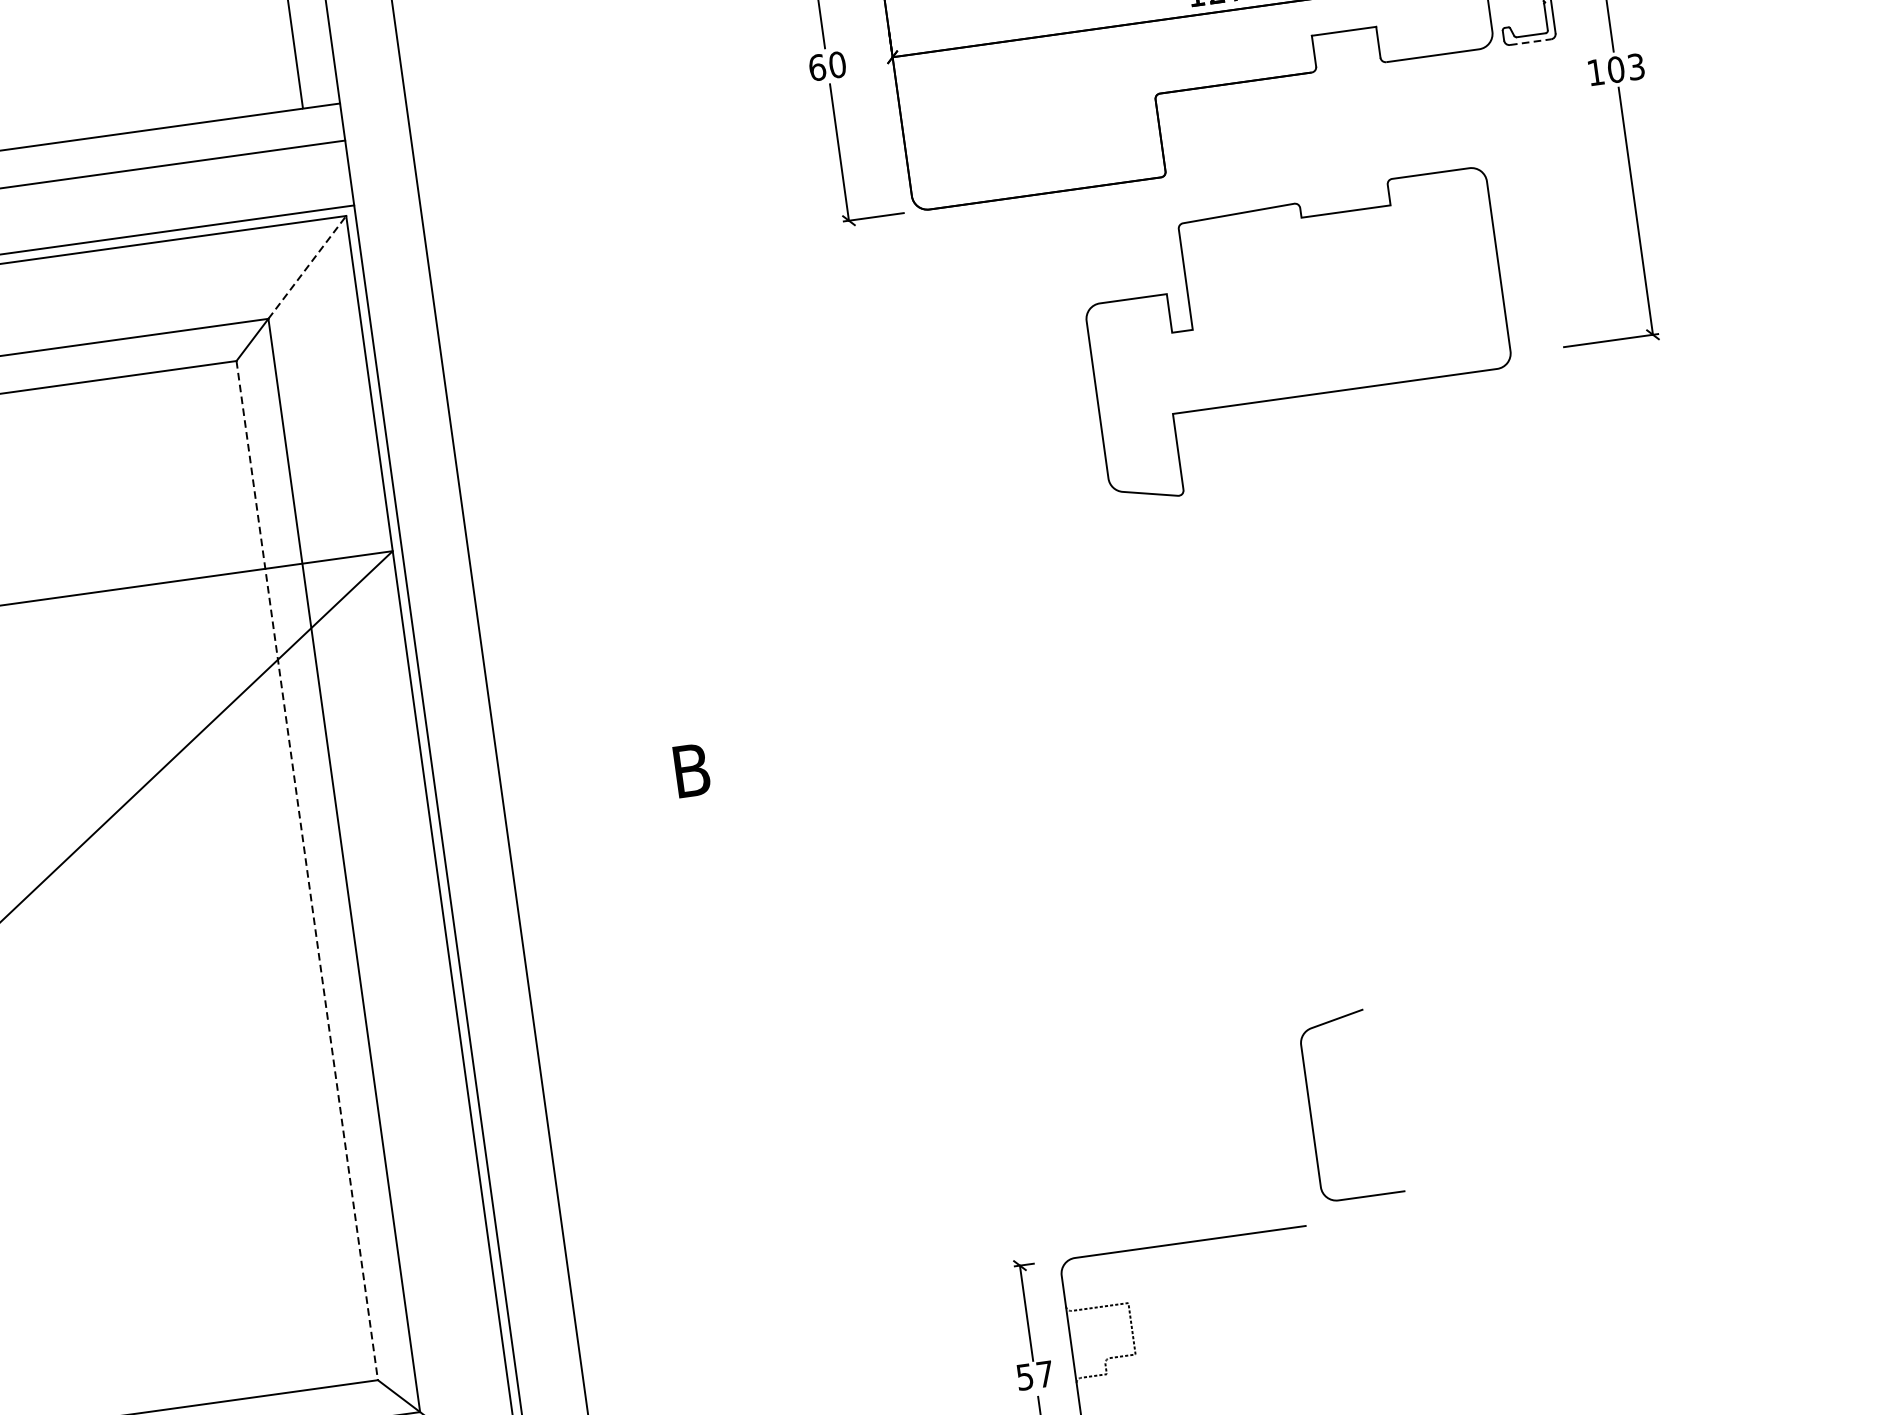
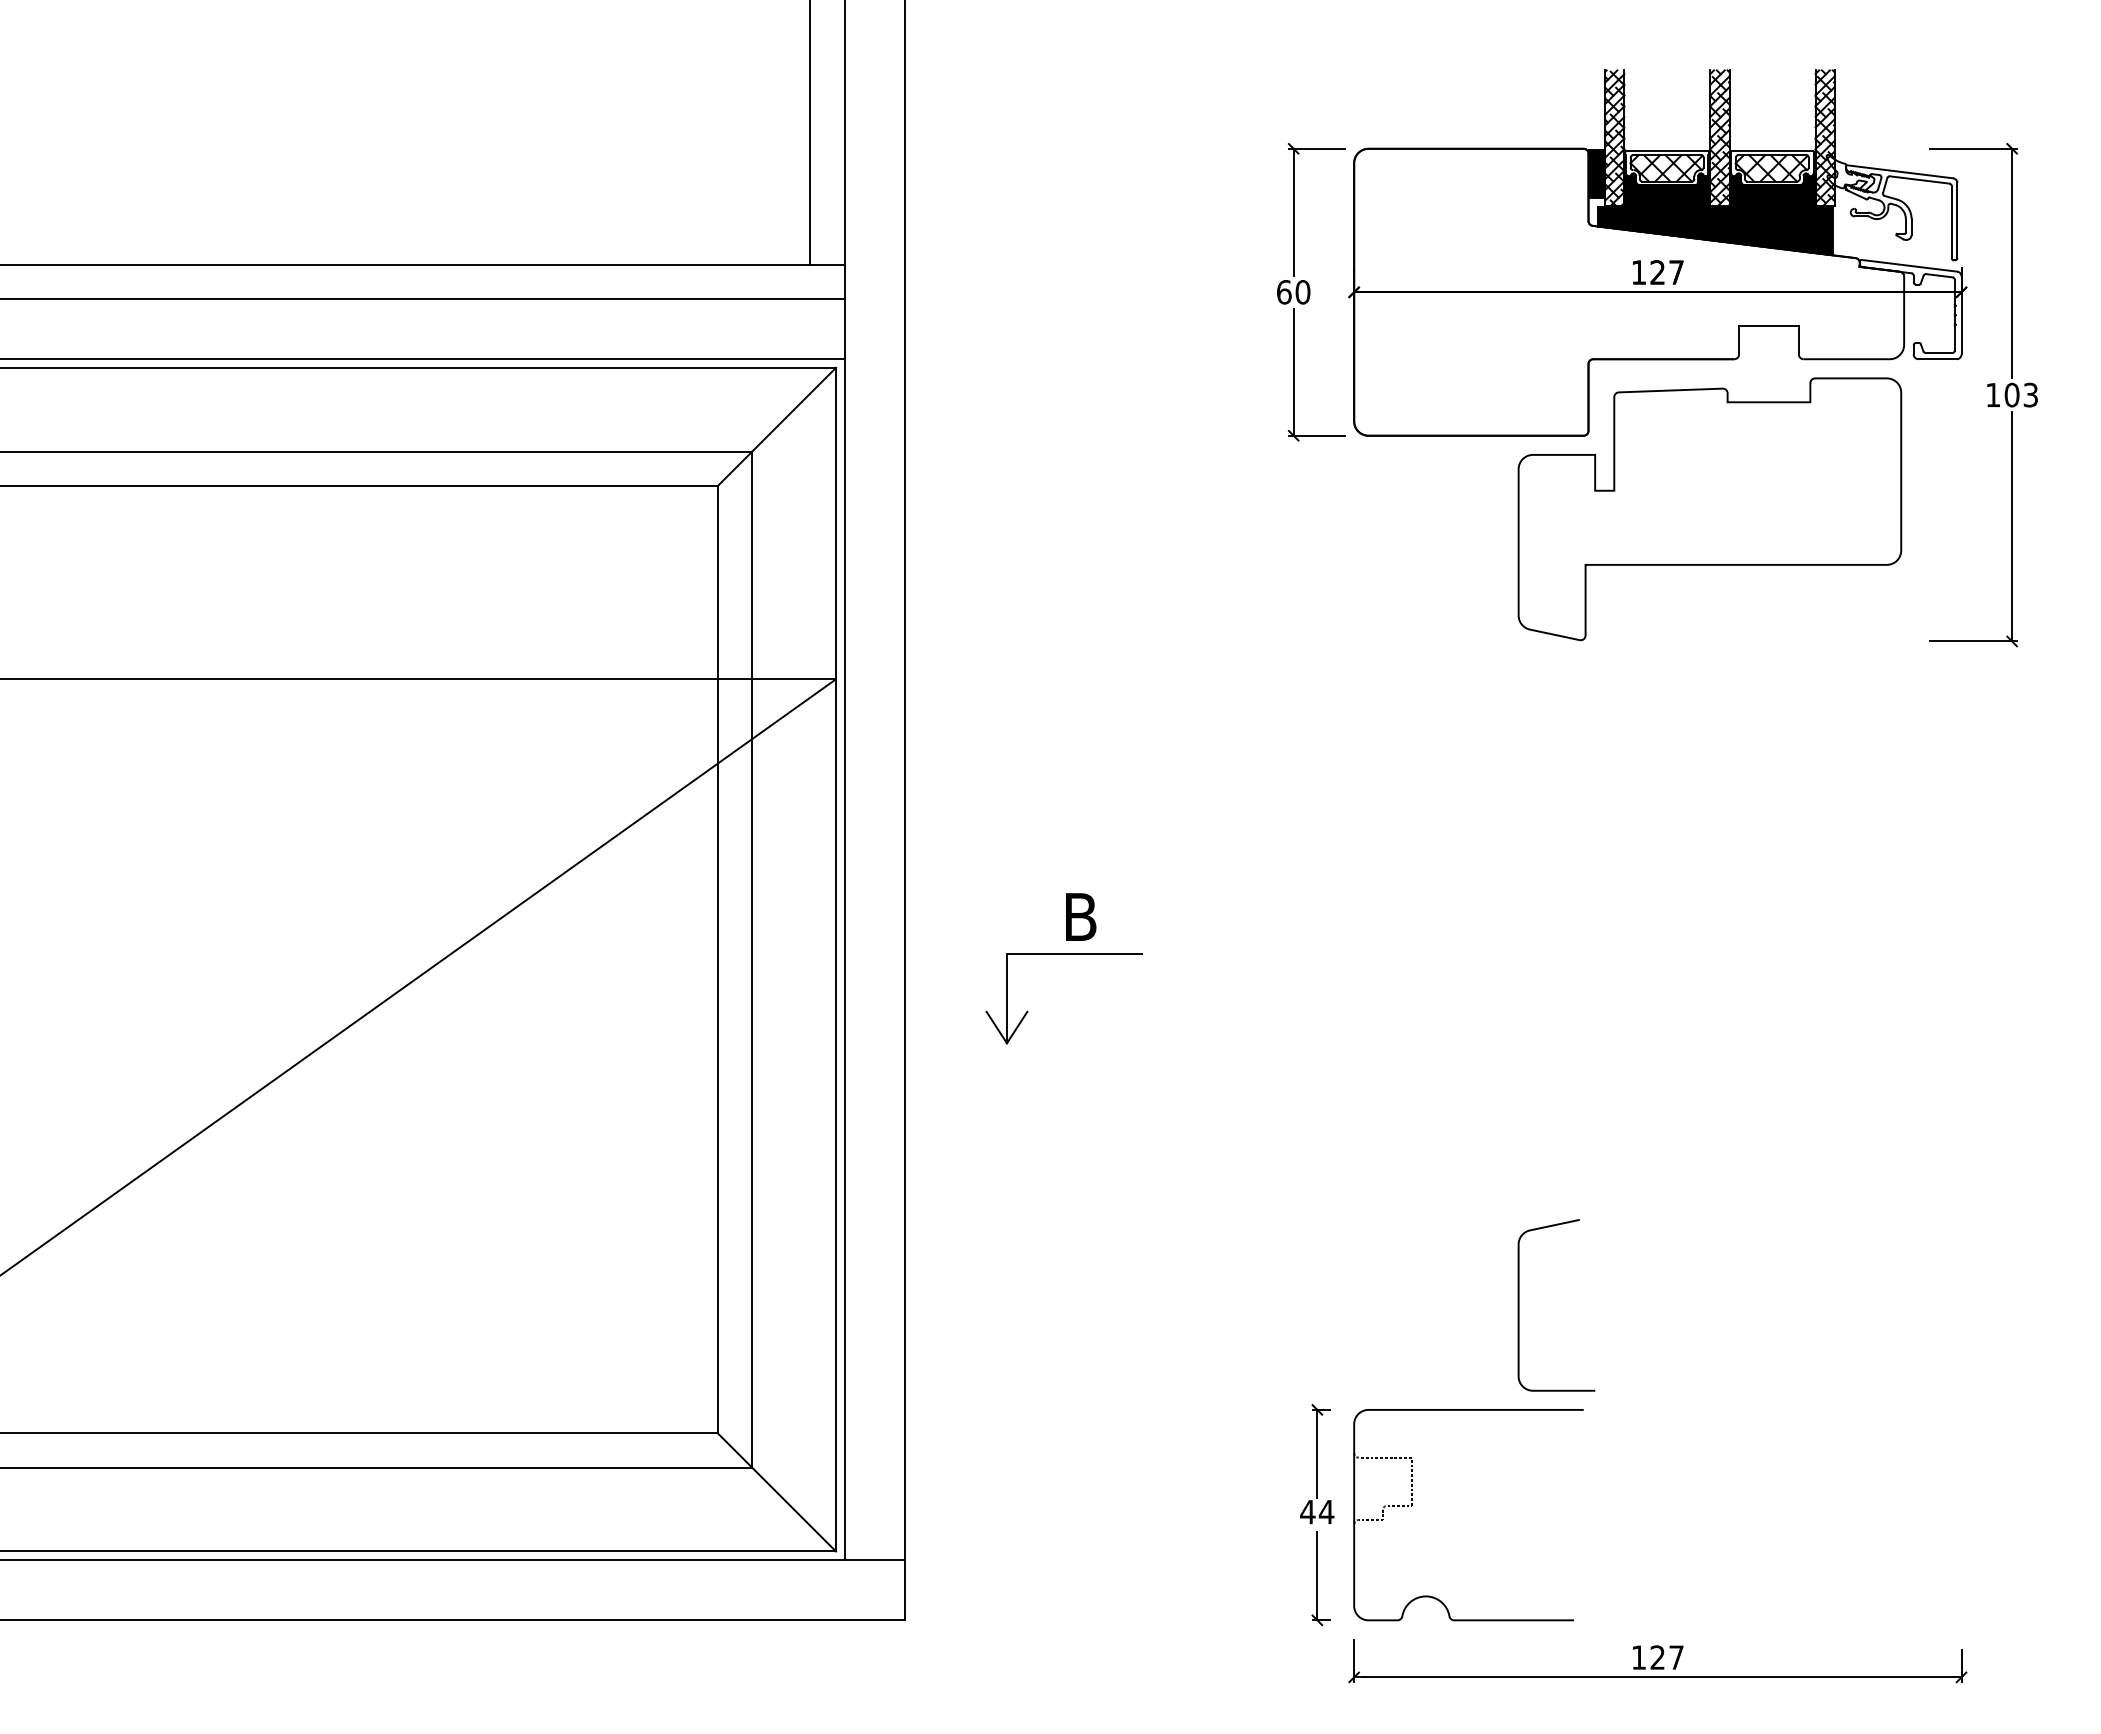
line: (1531, 42) -> (1938, 359), dashed -> solid
line: (307, 266) -> (794, 409), dashed -> solid
part: (1298, 335) -> (1709, 509), moved
line: (307, 871) -> (717, 960), dashed -> solid
part: (649, 879) -> (1028, 1011), added
curve: (1311, 1110) -> (1519, 1305), moved
text: (1035, 1376) -> (1317, 1512), 57 -> 44

